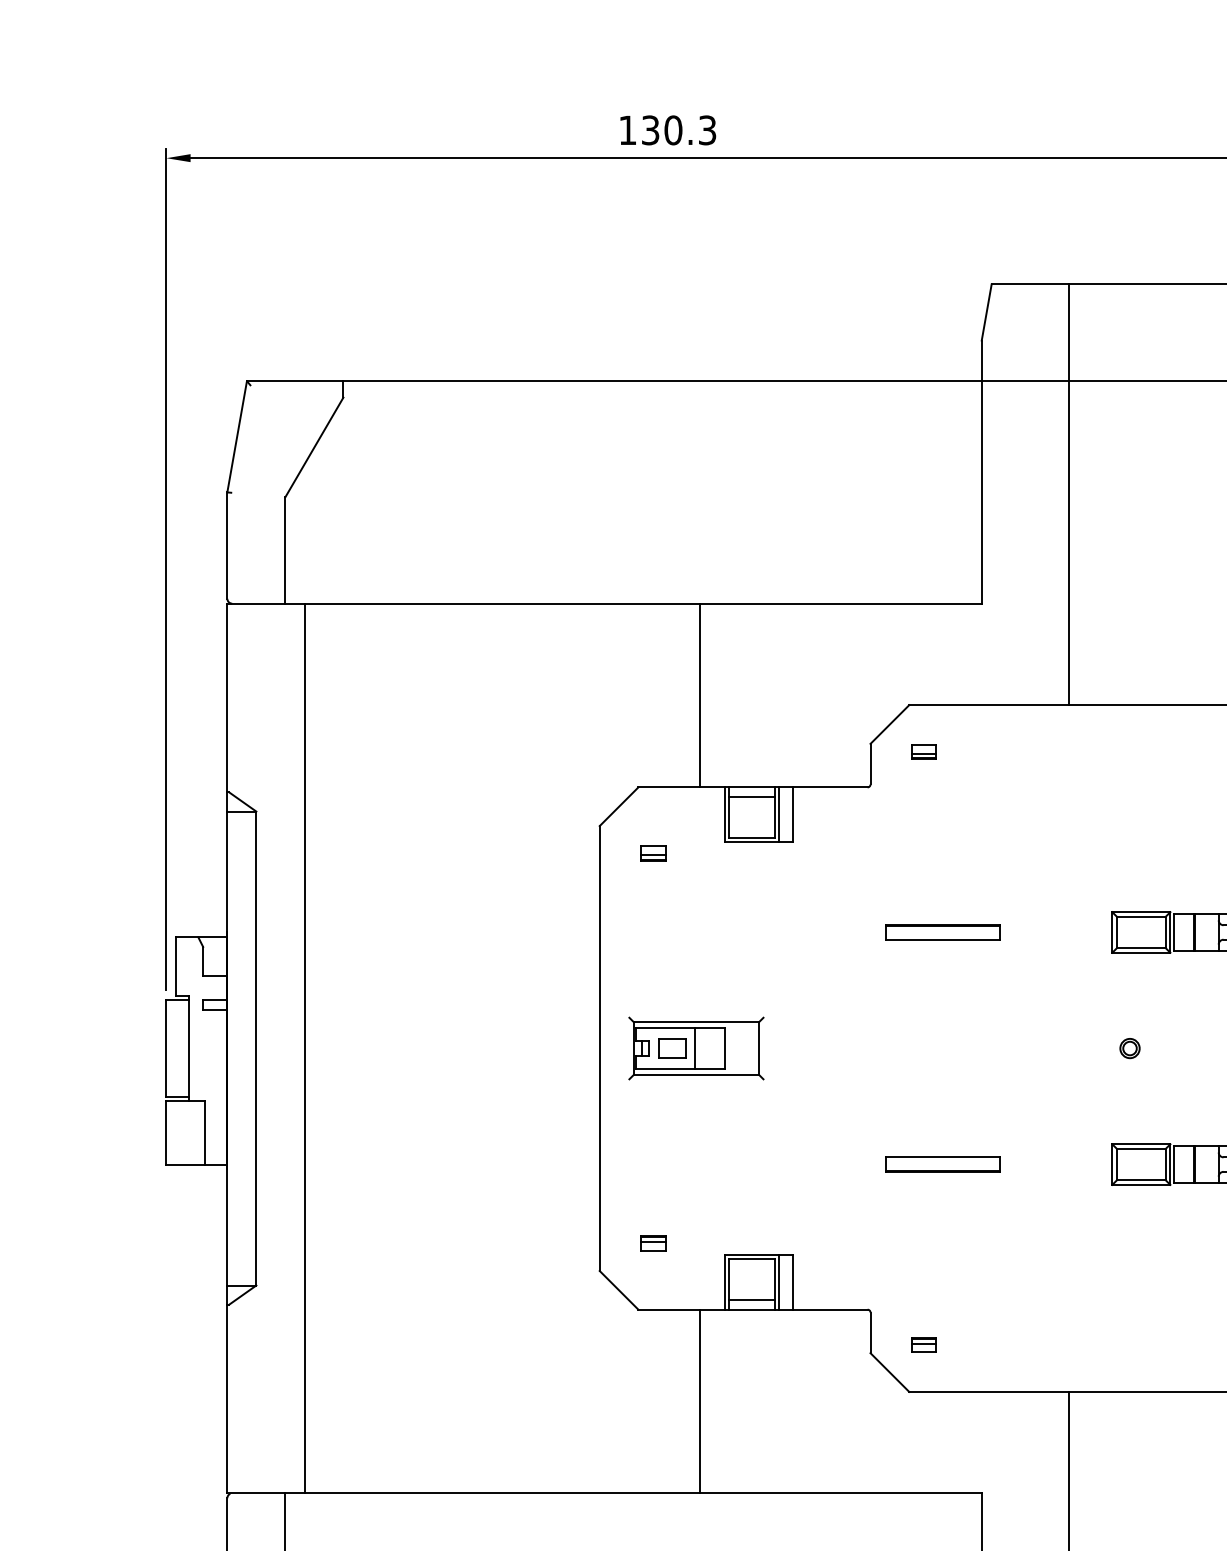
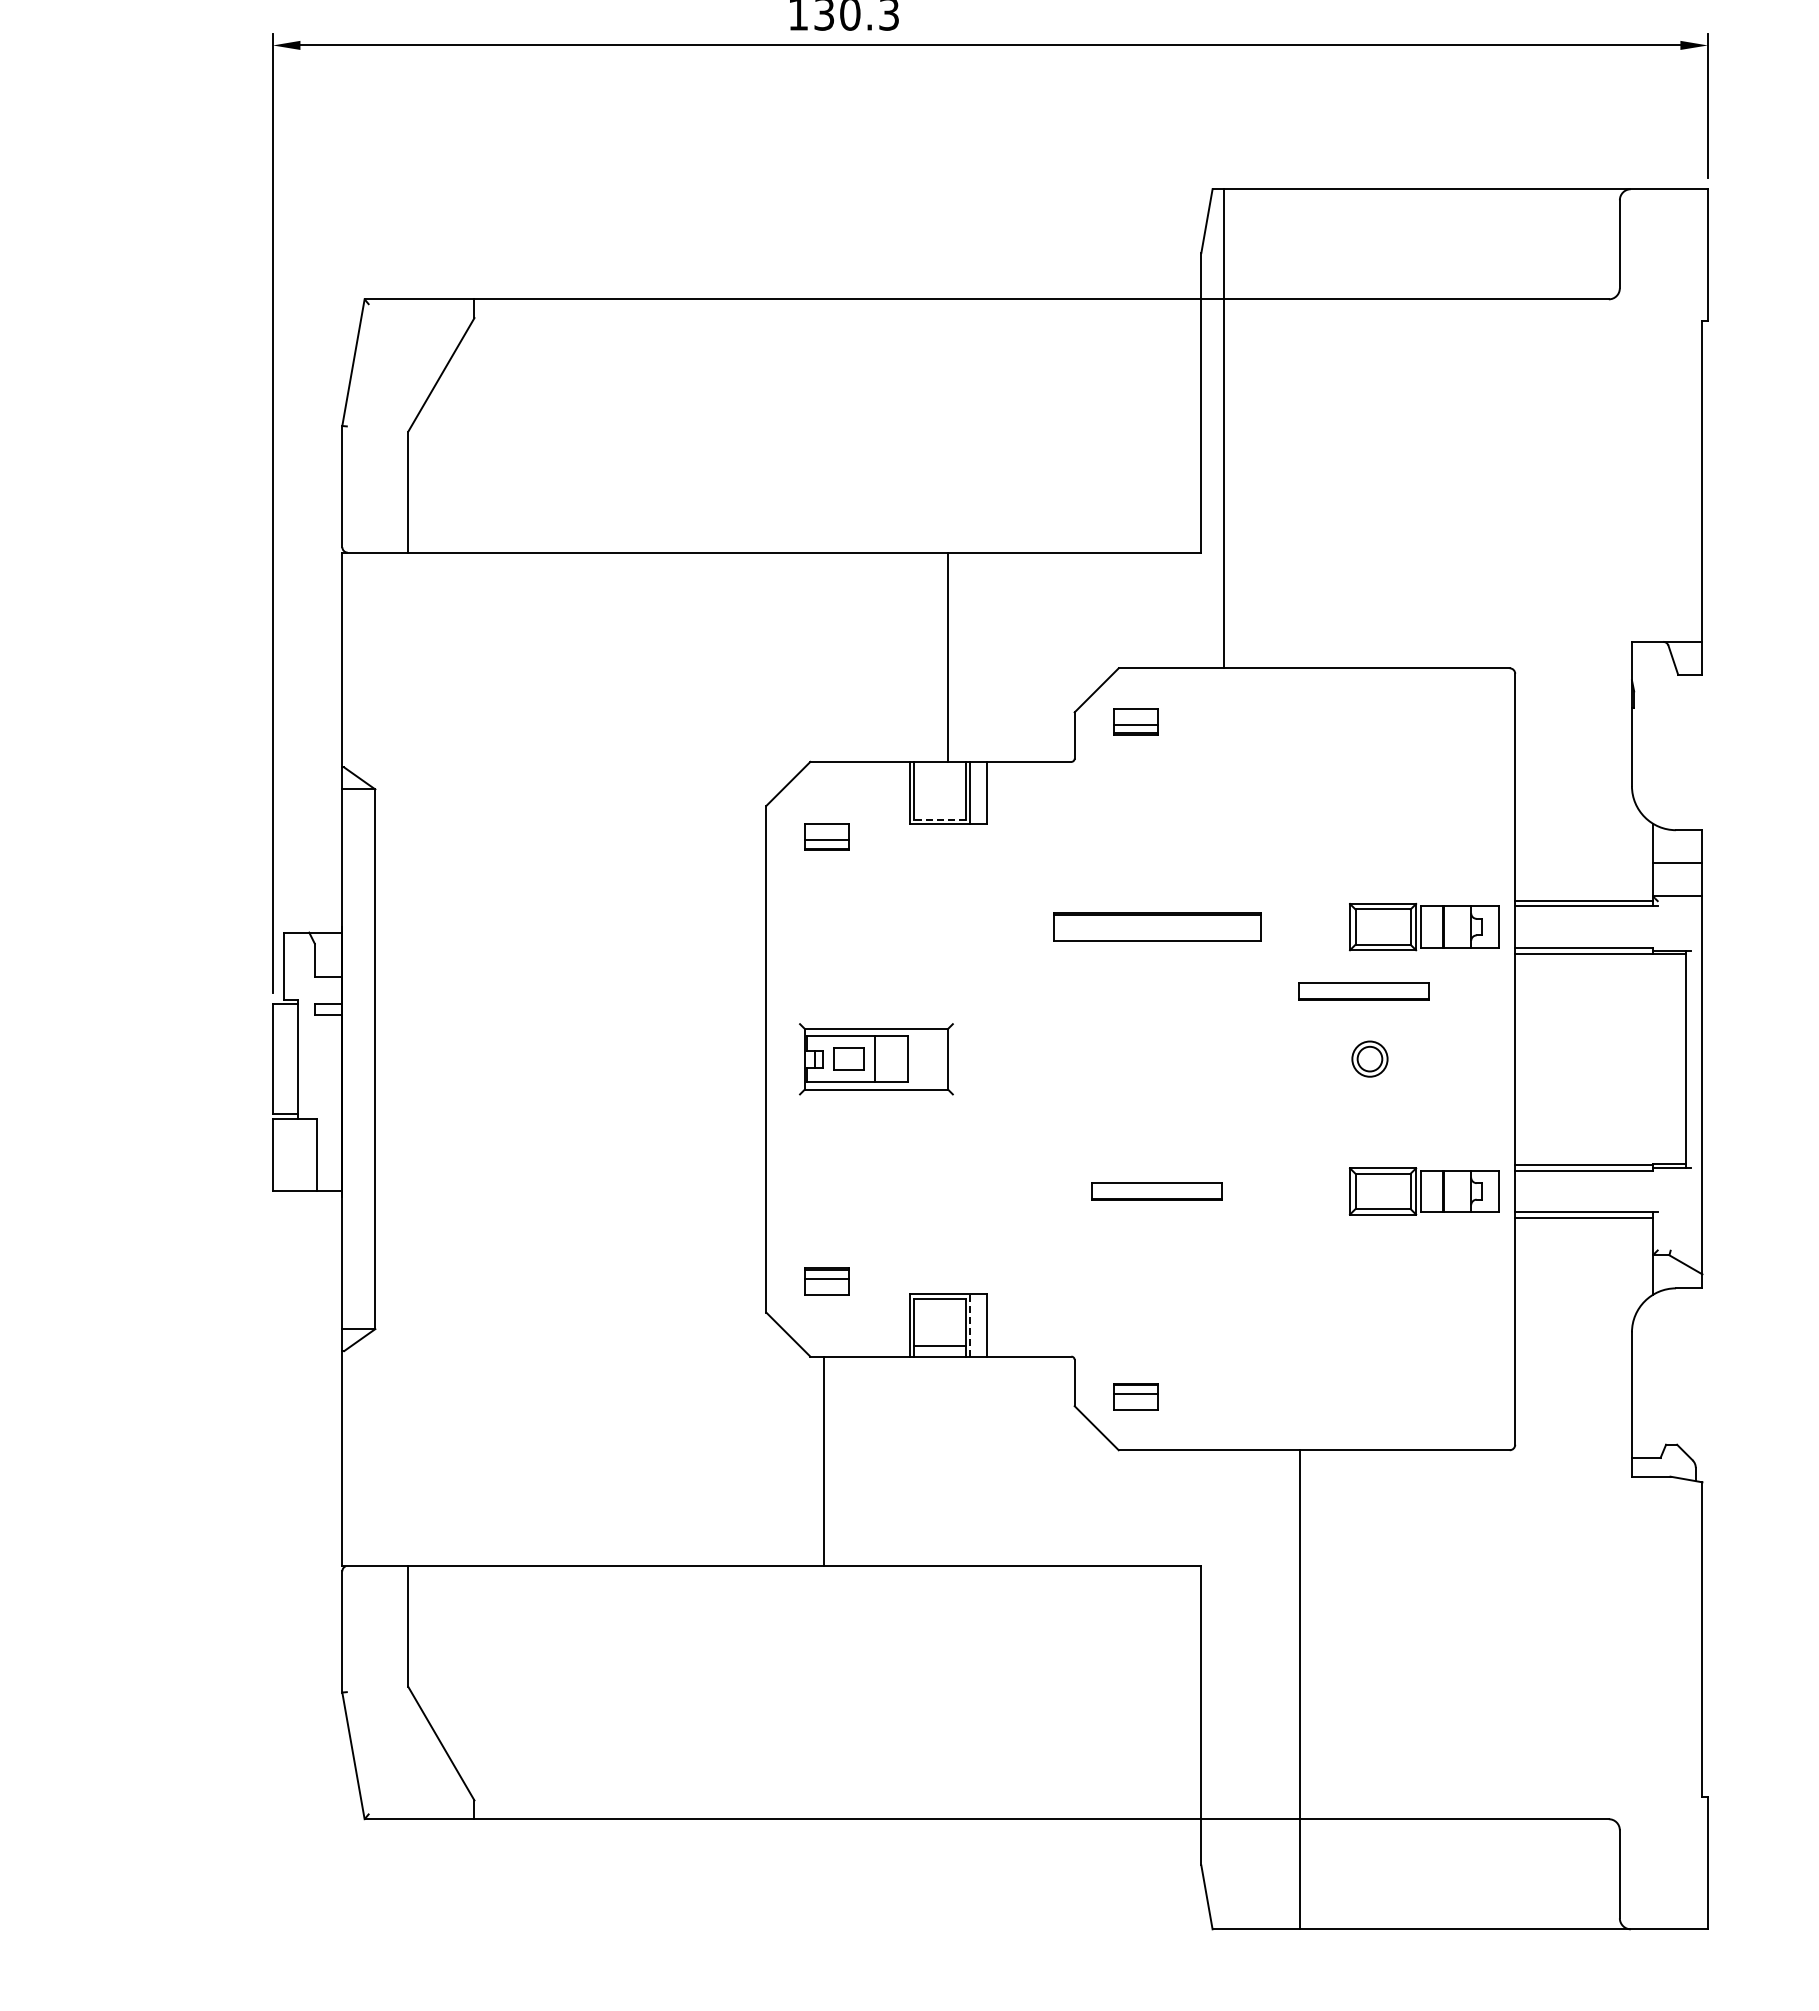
line: (1068, 494) -> (1224, 428), moved
line: (699, 694) -> (947, 656), moved
part: (923, 751) -> (1135, 721), size x1.6
line: (751, 796) -> (939, 772), removed
line: (751, 837) -> (939, 819), solid -> dashed
part: (653, 853) -> (827, 837), size x1.6
part: (942, 931) -> (1156, 926), size x1.6
part: (1124, 989) -> (1363, 991), added
line: (304, 1047) -> (430, 1058), removed
part: (1130, 1048) -> (1370, 1059), size x1.6
part: (653, 1242) -> (827, 1280), size x1.6
line: (779, 1282) -> (970, 1325), solid -> dashed
part: (923, 1344) -> (1135, 1396), size x1.6
line: (699, 1400) -> (823, 1460), moved

